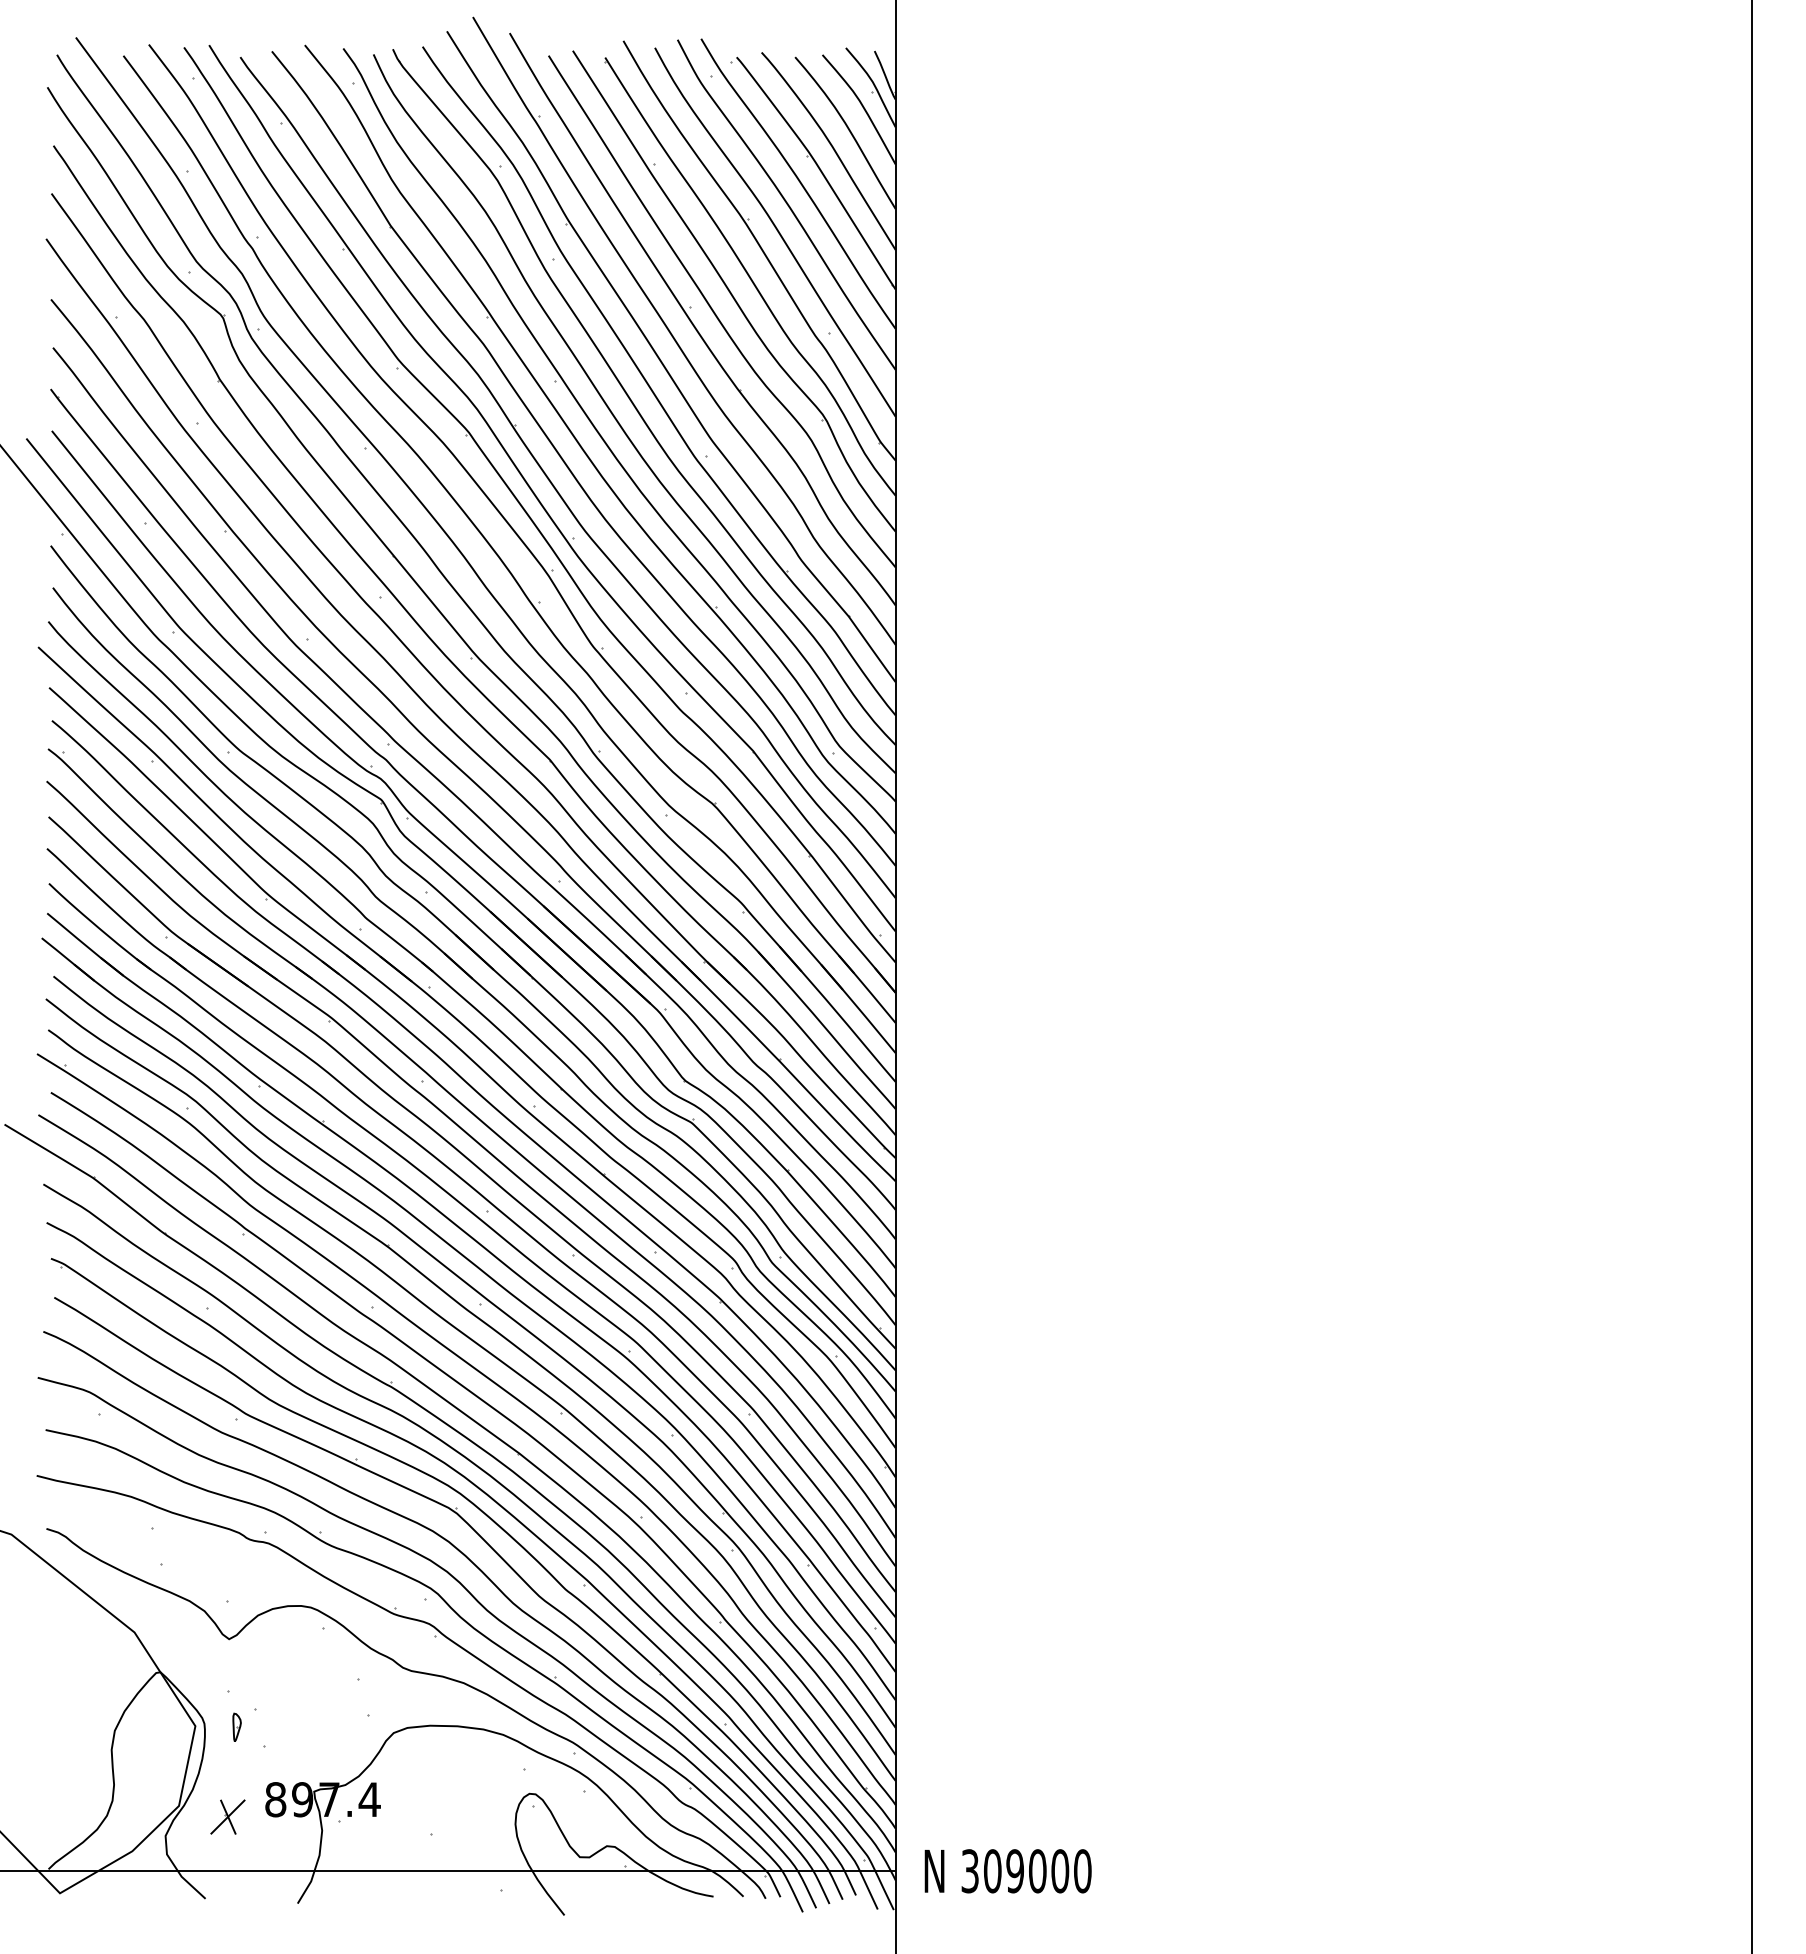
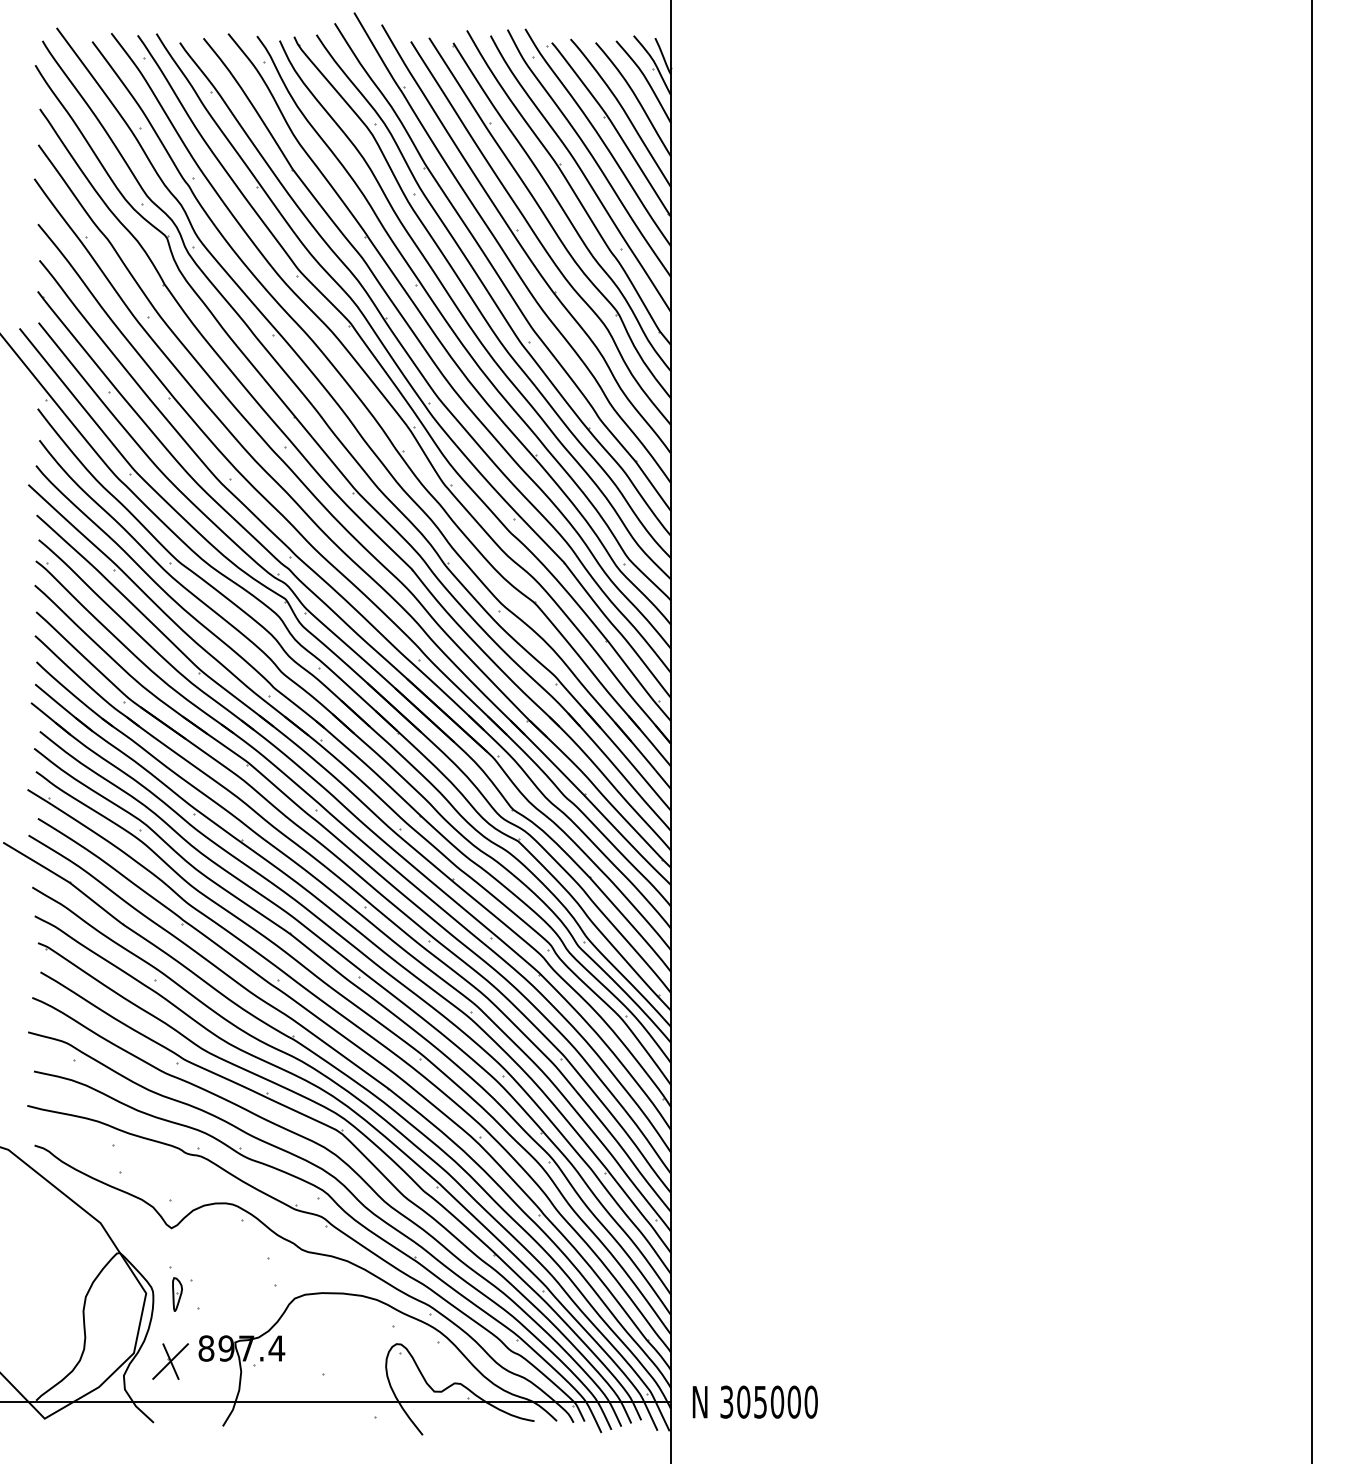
part: (236, 1726) -> (177, 1293), size x1.6
part: (227, 1816) -> (170, 1361), size x1.4
text: (1014, 1871) -> (760, 1402), 309000 -> 305000

